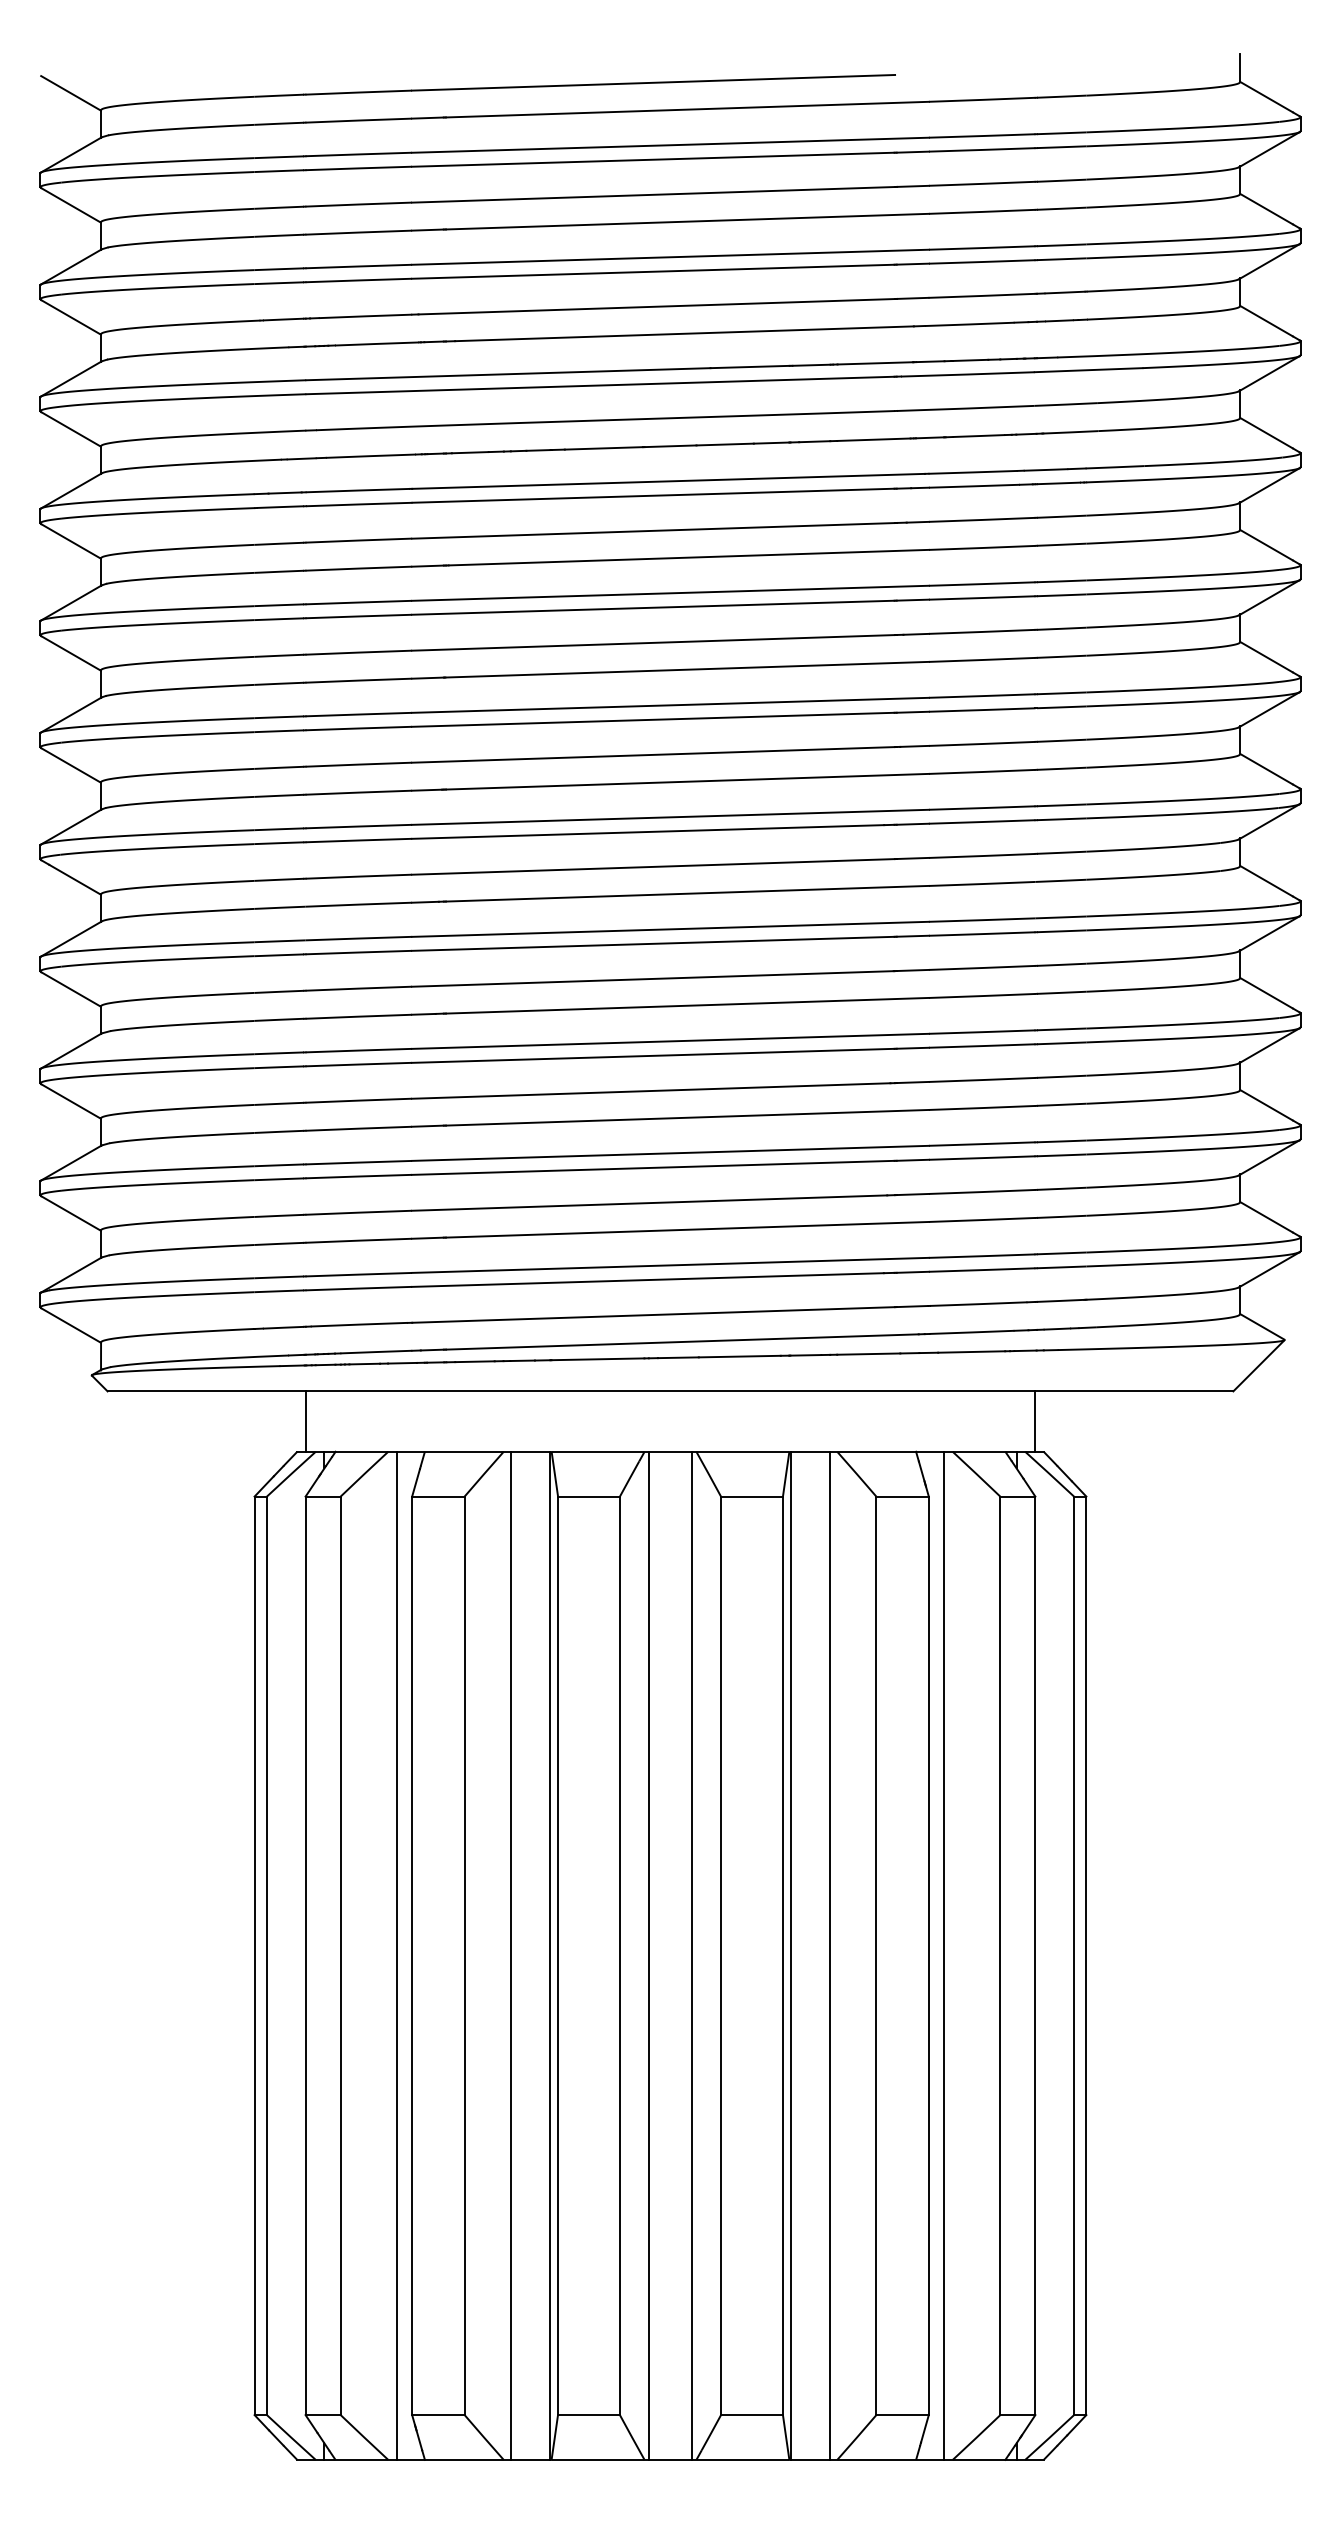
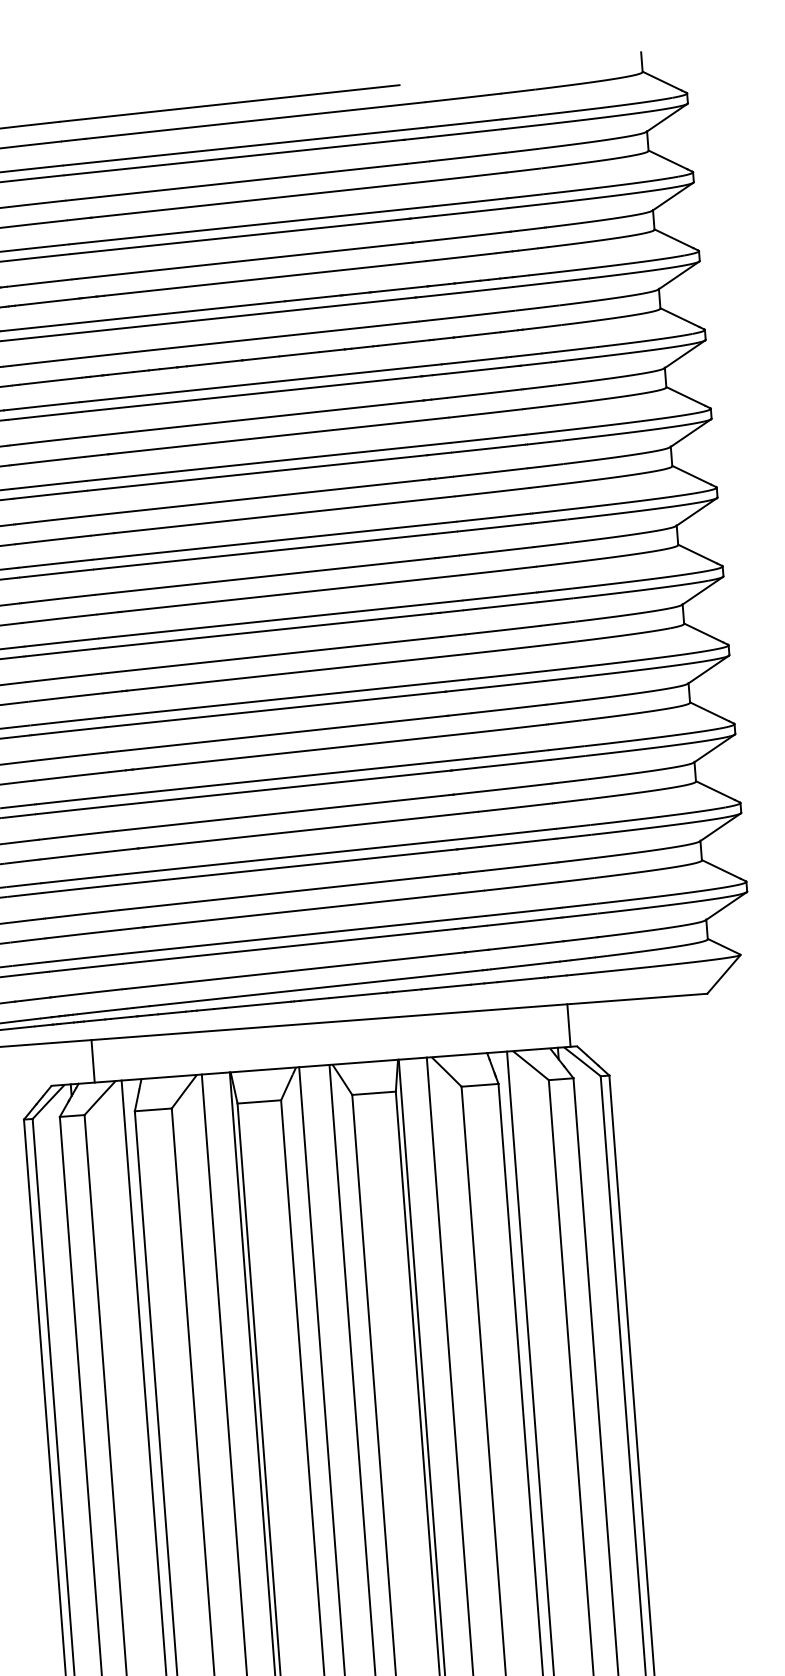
line: (306, 1421) -> (93, 1061), moved

